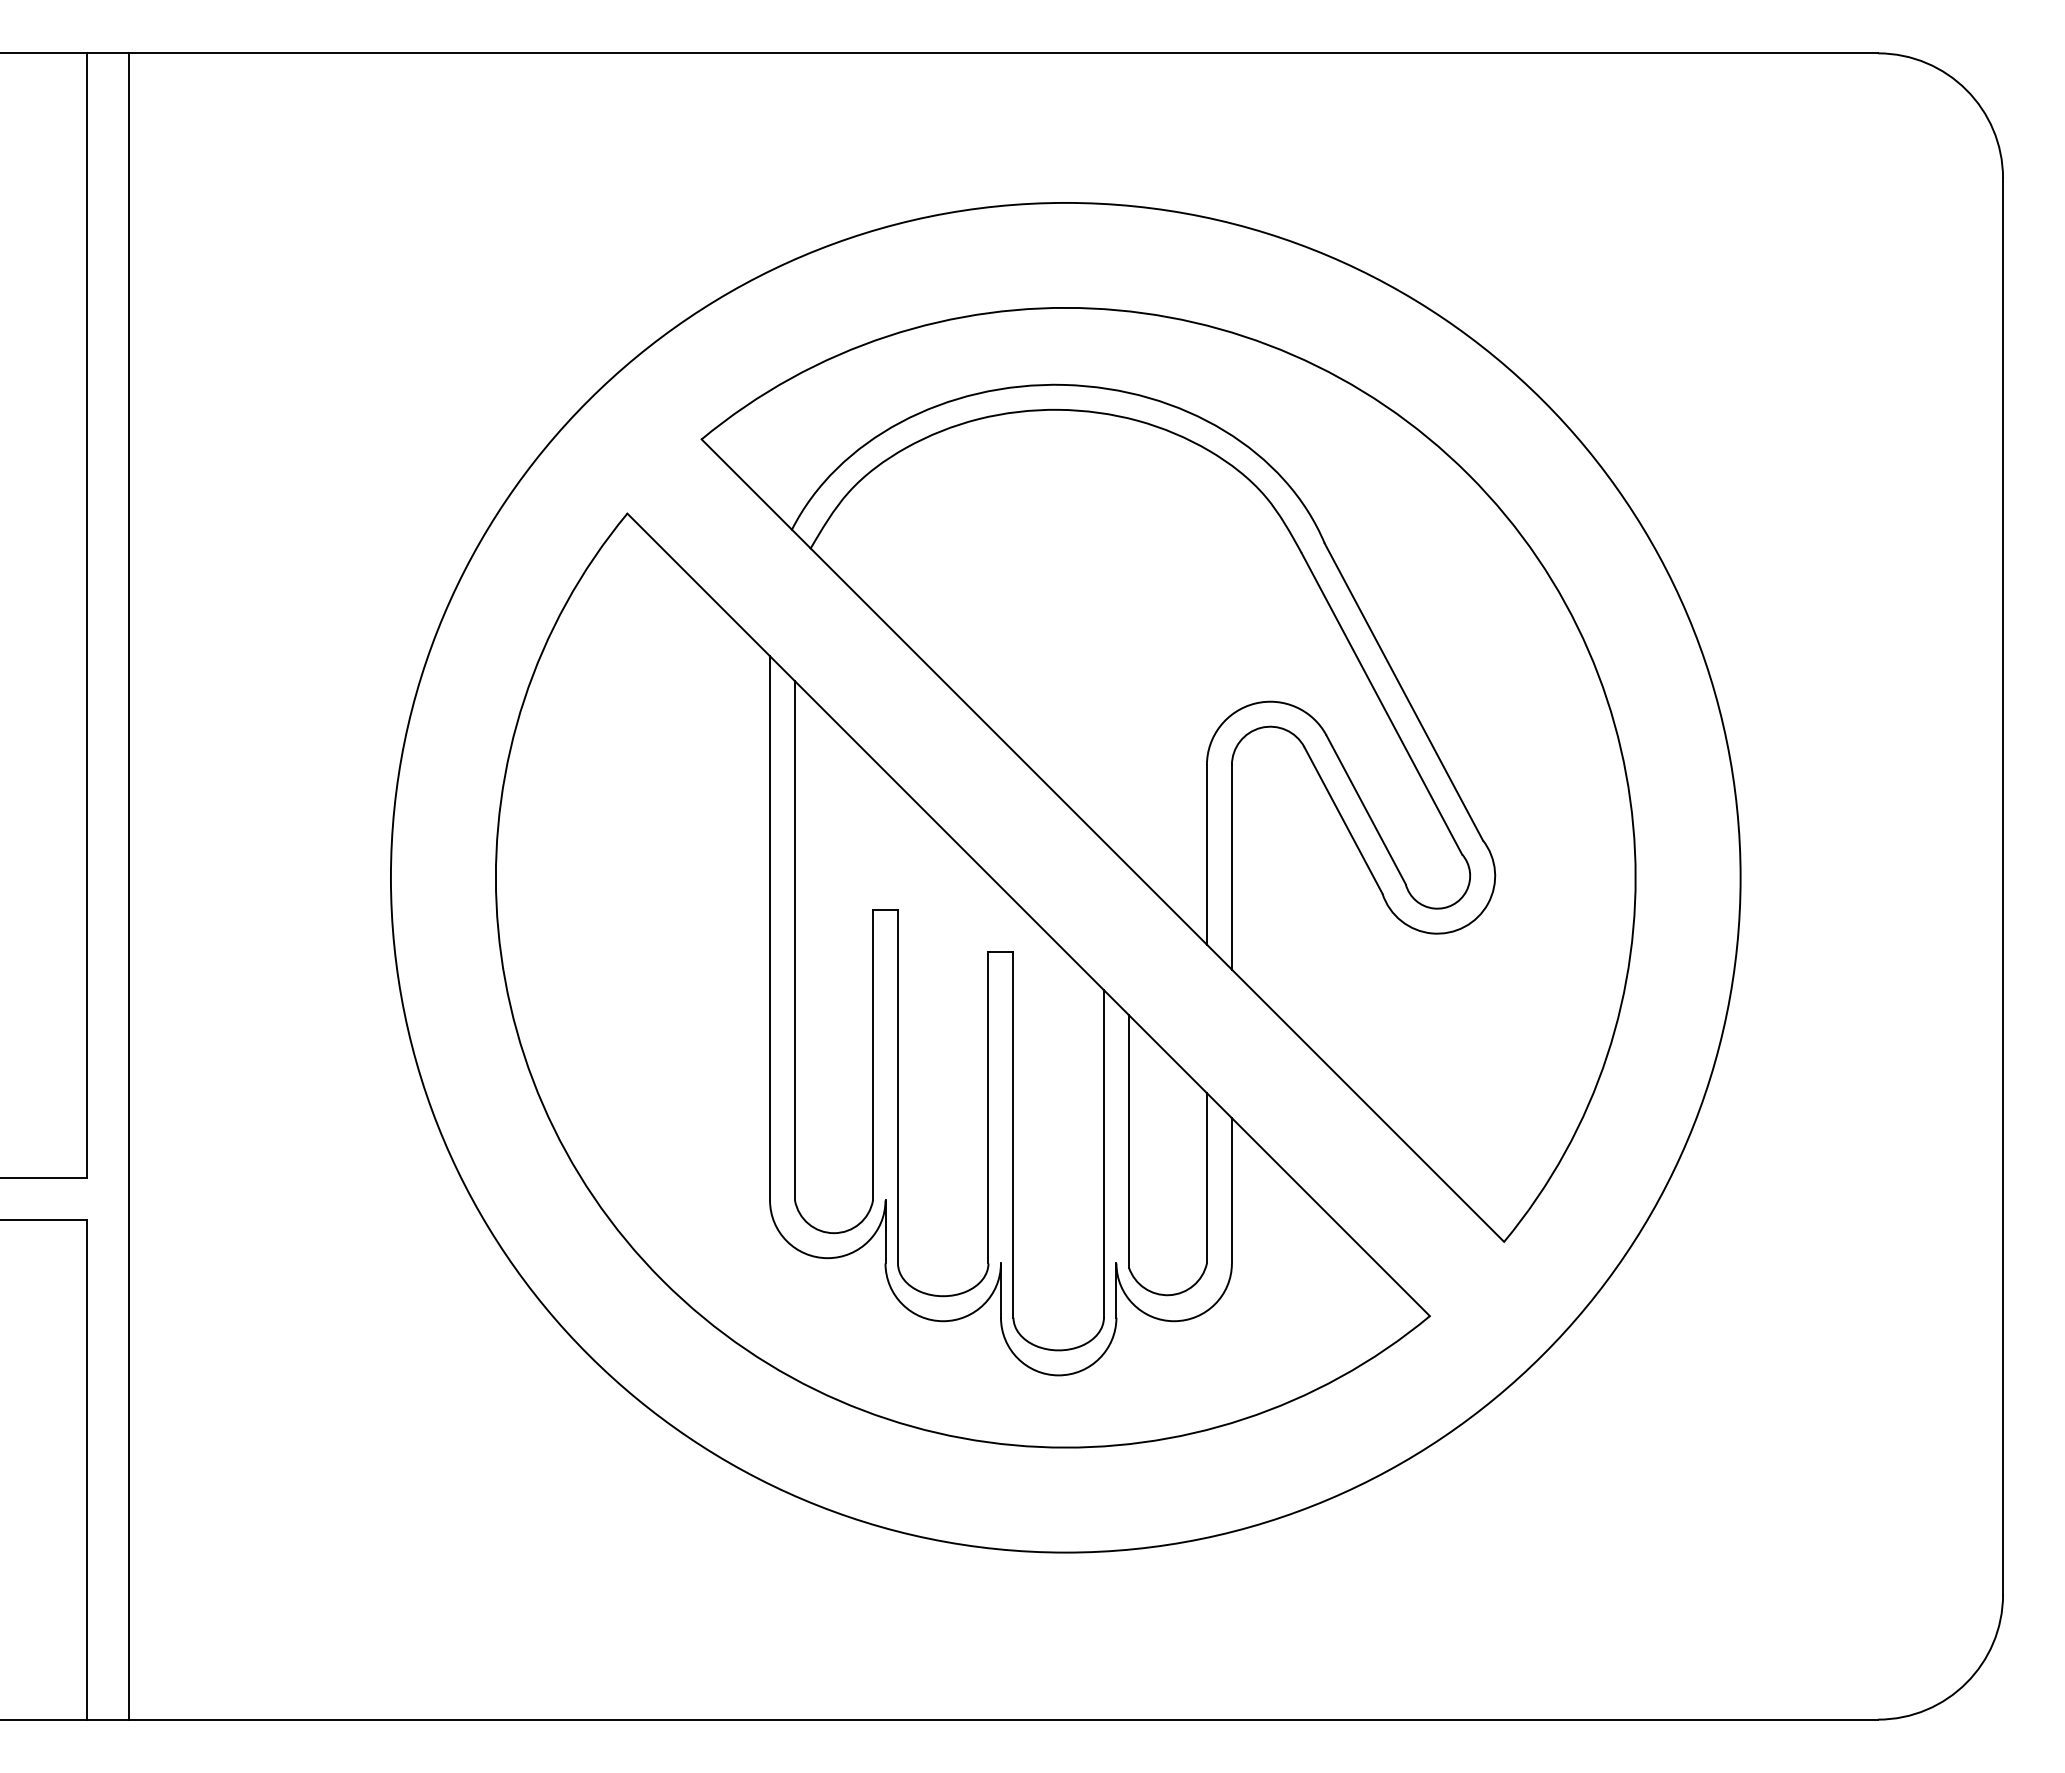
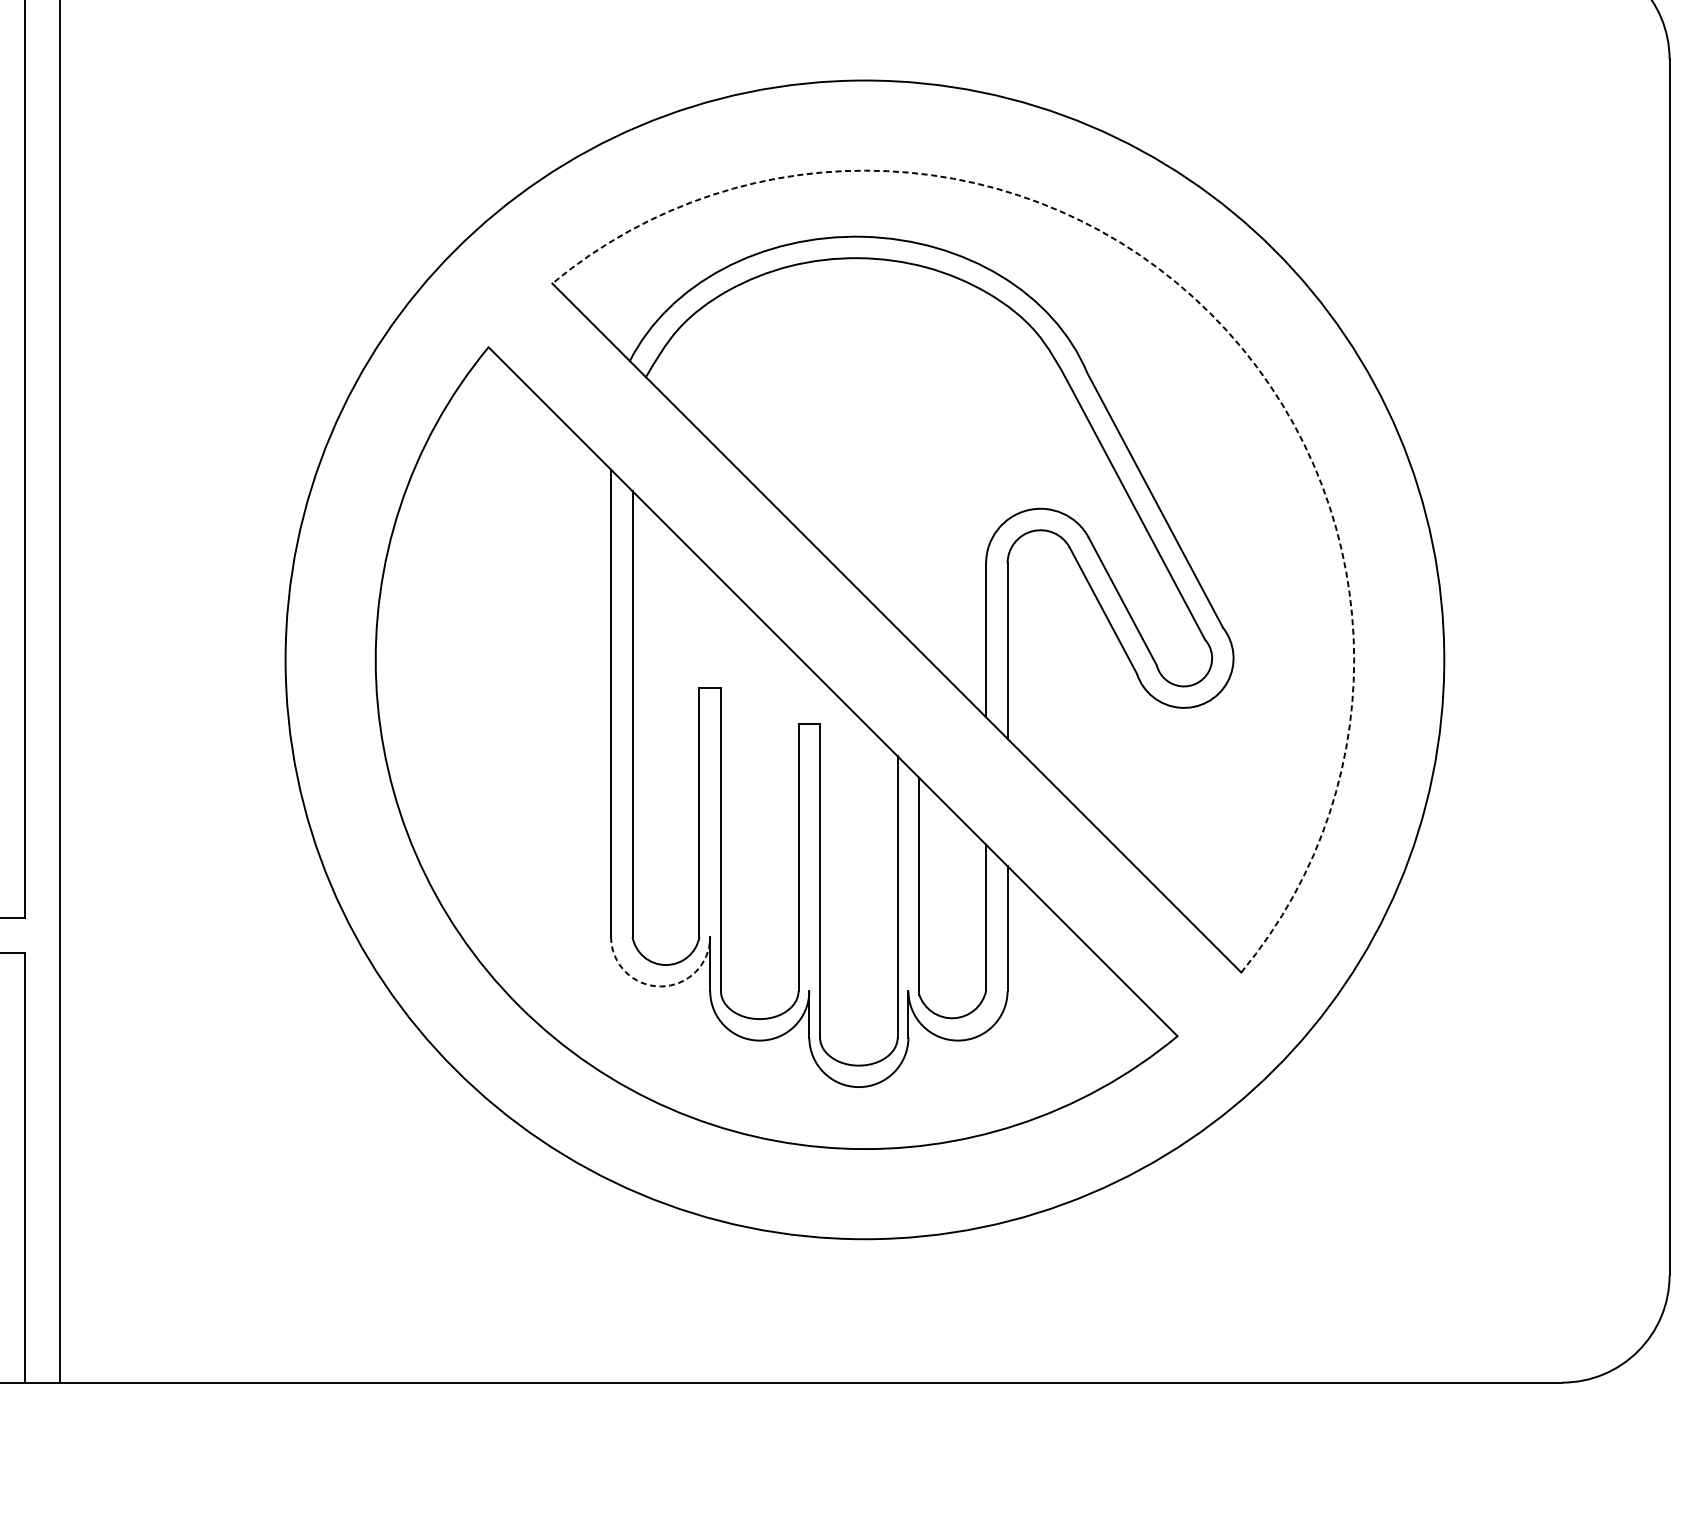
arc: (1468, 474) -> (1210, 313), solid -> dashed
arc: (827, 1258) -> (660, 986), solid -> dashed

